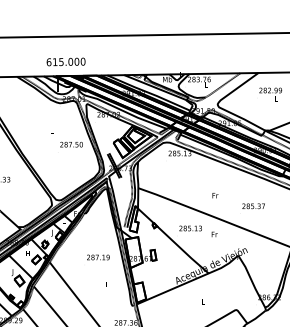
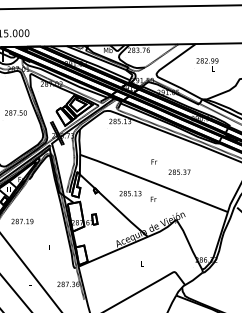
text: (253, 206) -> (179, 172), moved
text: (98, 257) -> (22, 221), moved

